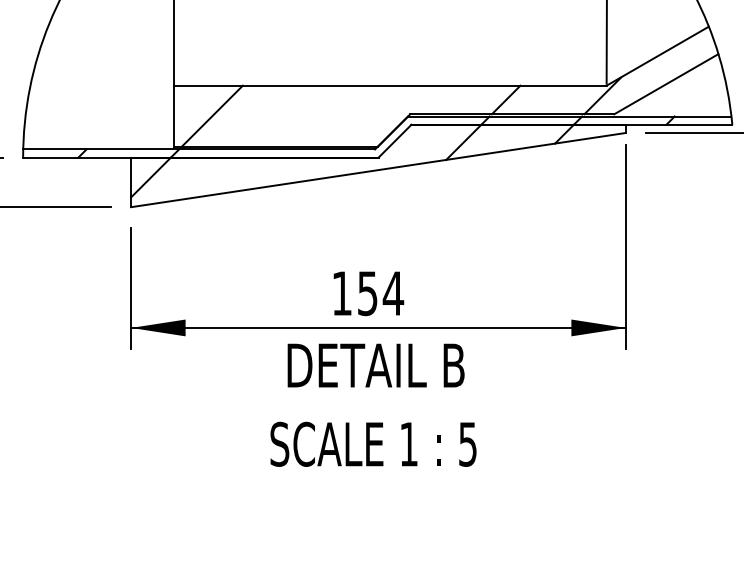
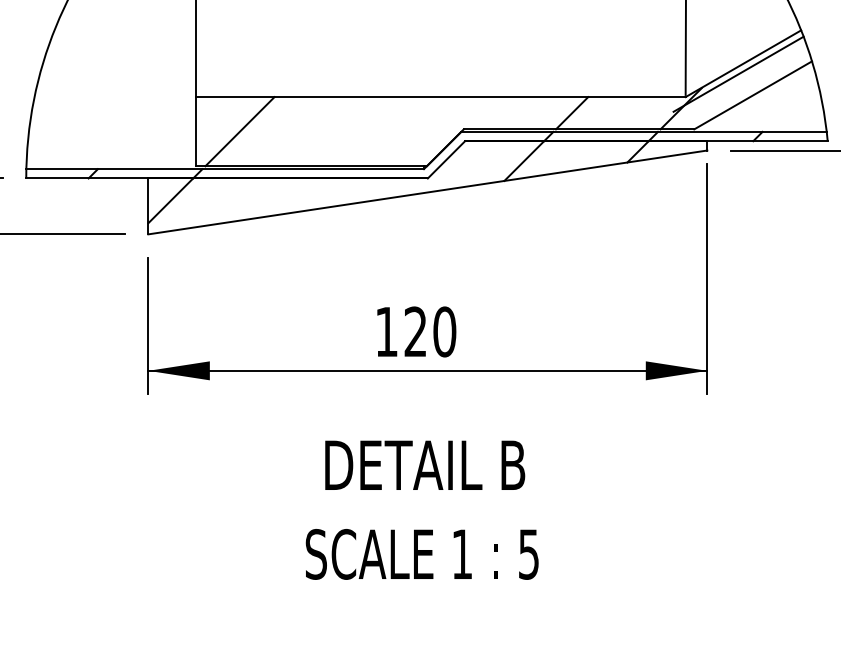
line: (653, 64) -> (738, 73), added
text: (380, 293) -> (430, 331), 154 -> 120
text: (372, 404) -> (421, 509), moved

